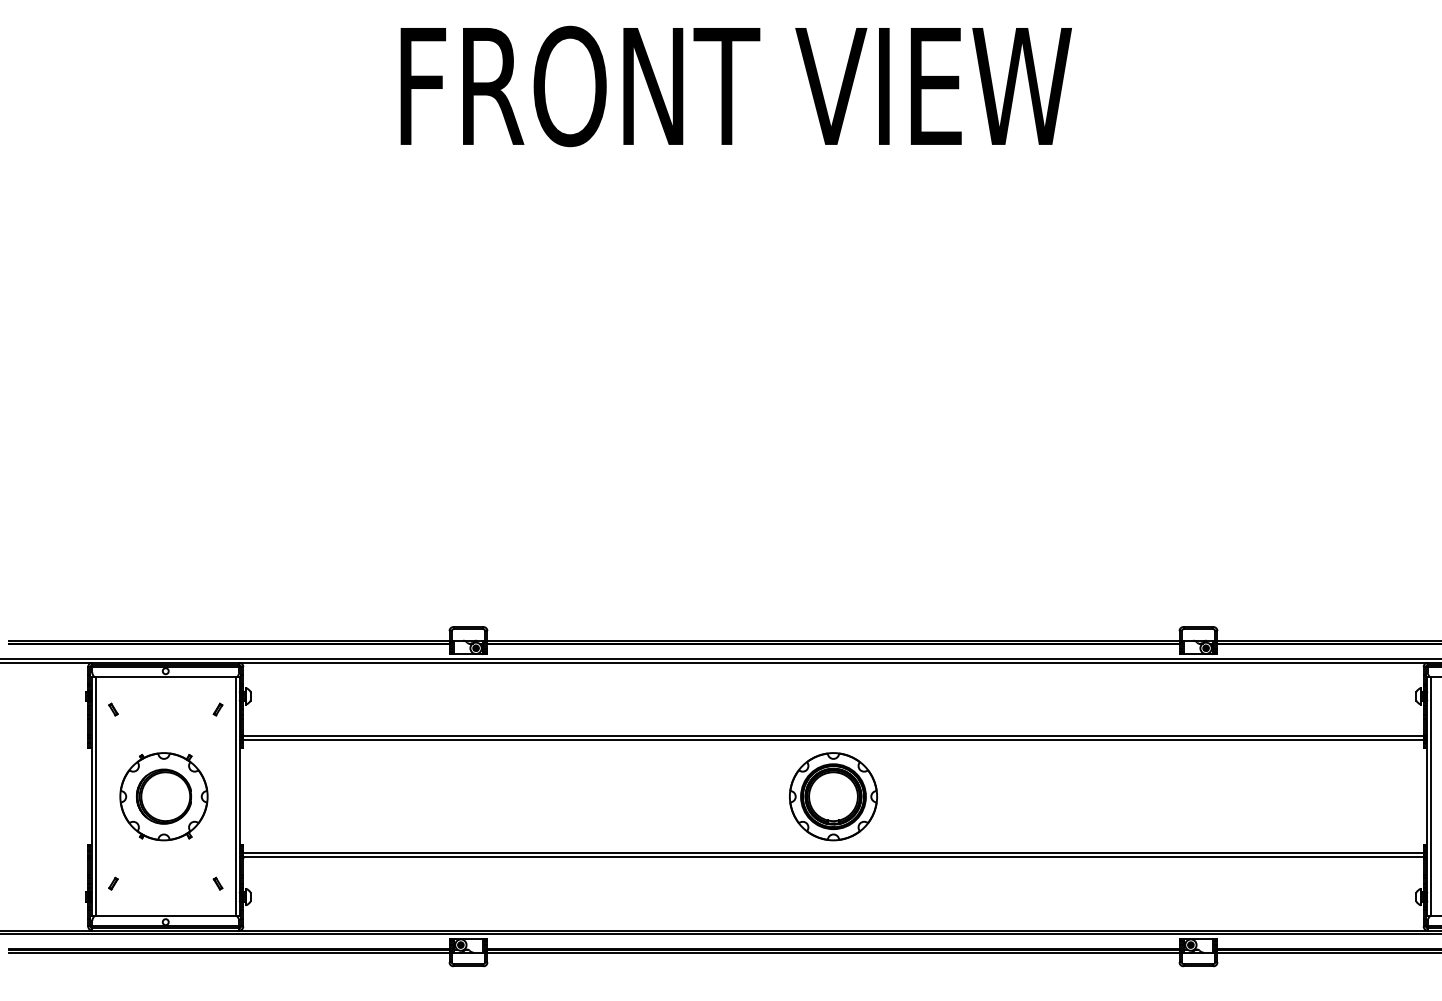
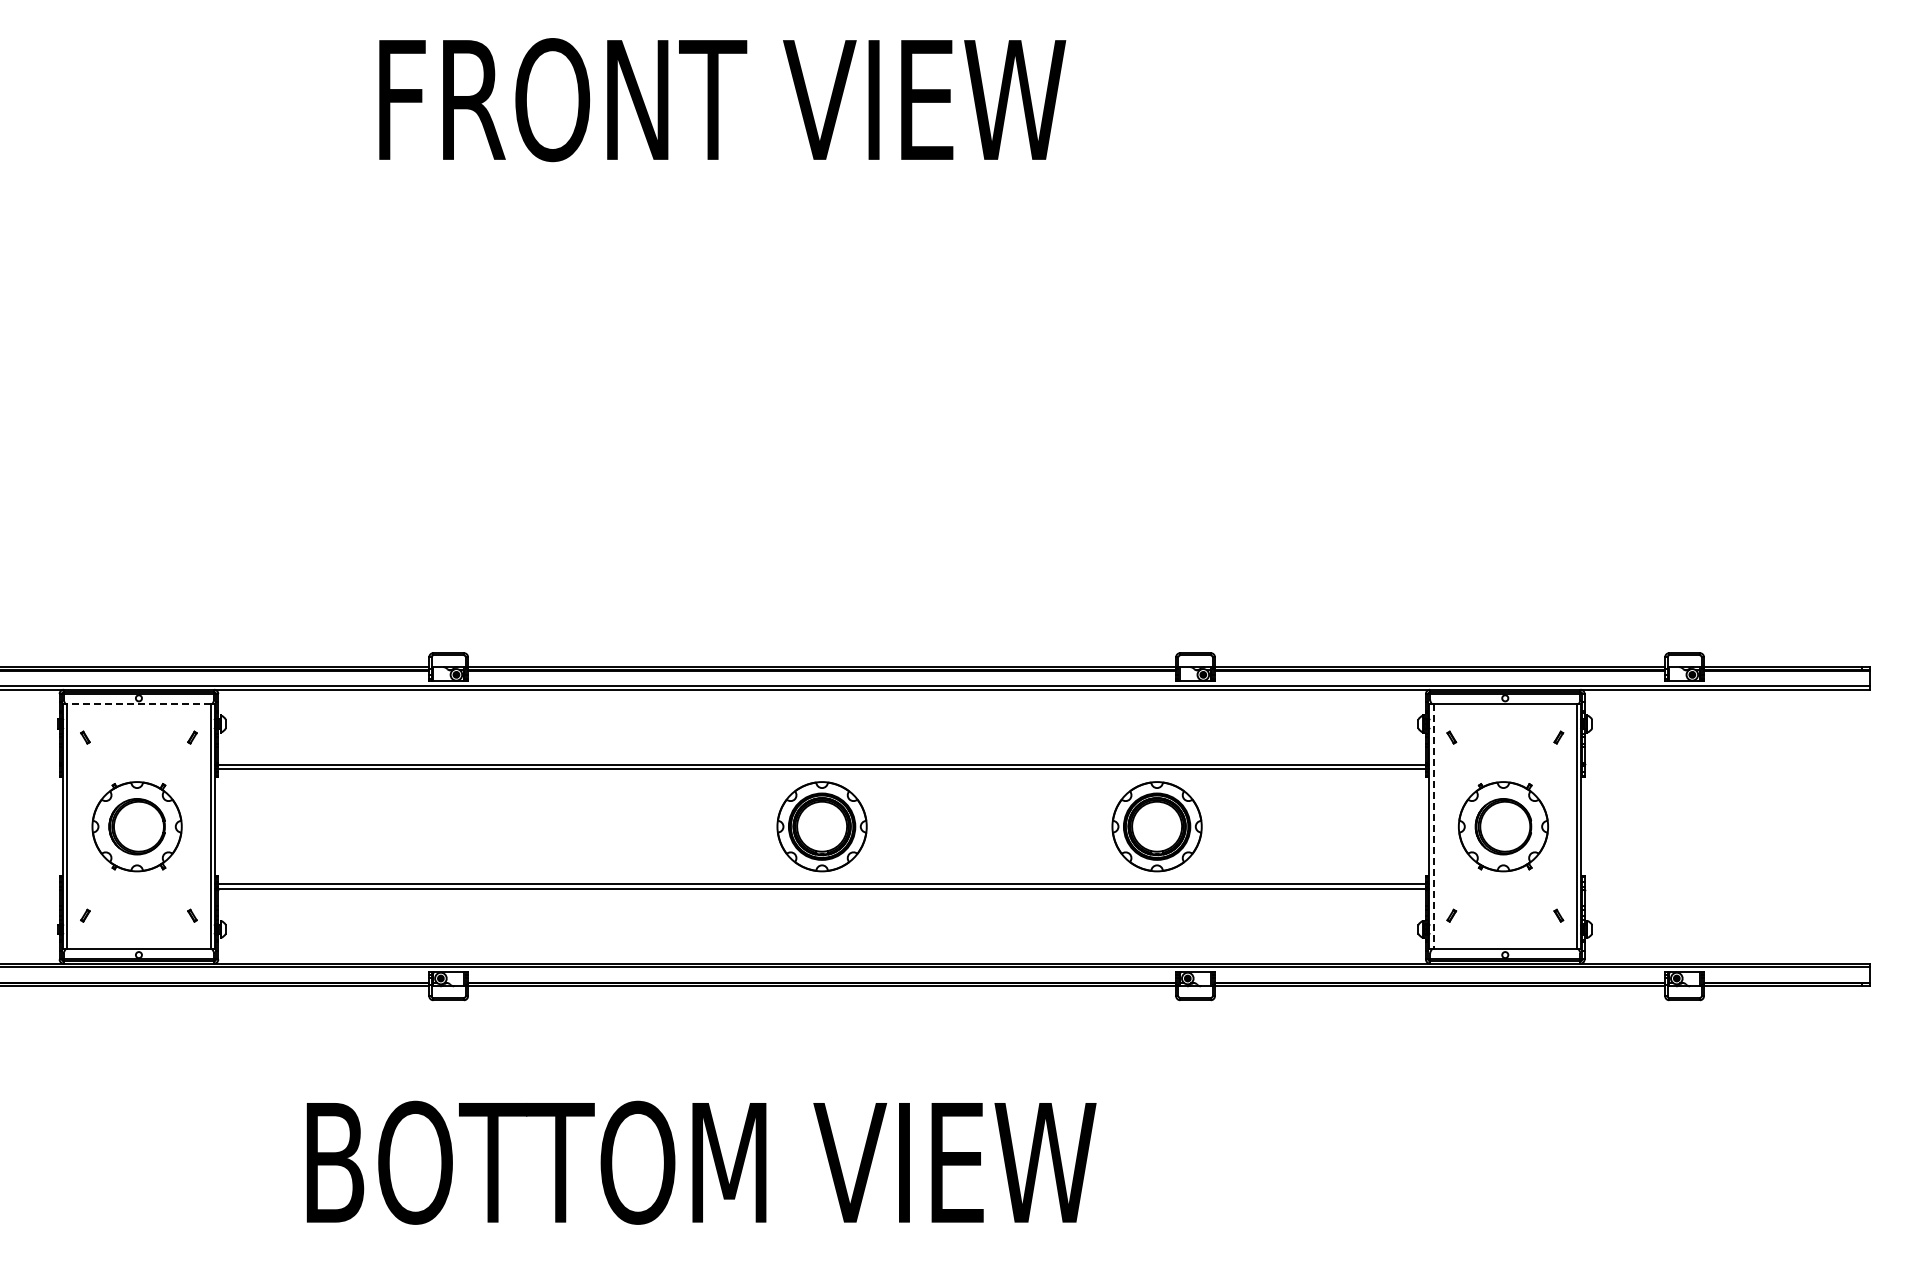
line: (165, 677) -> (138, 704), solid -> dashed
part: (1160, 796) -> (1156, 826), added
line: (1431, 797) -> (1433, 827), solid -> dashed

